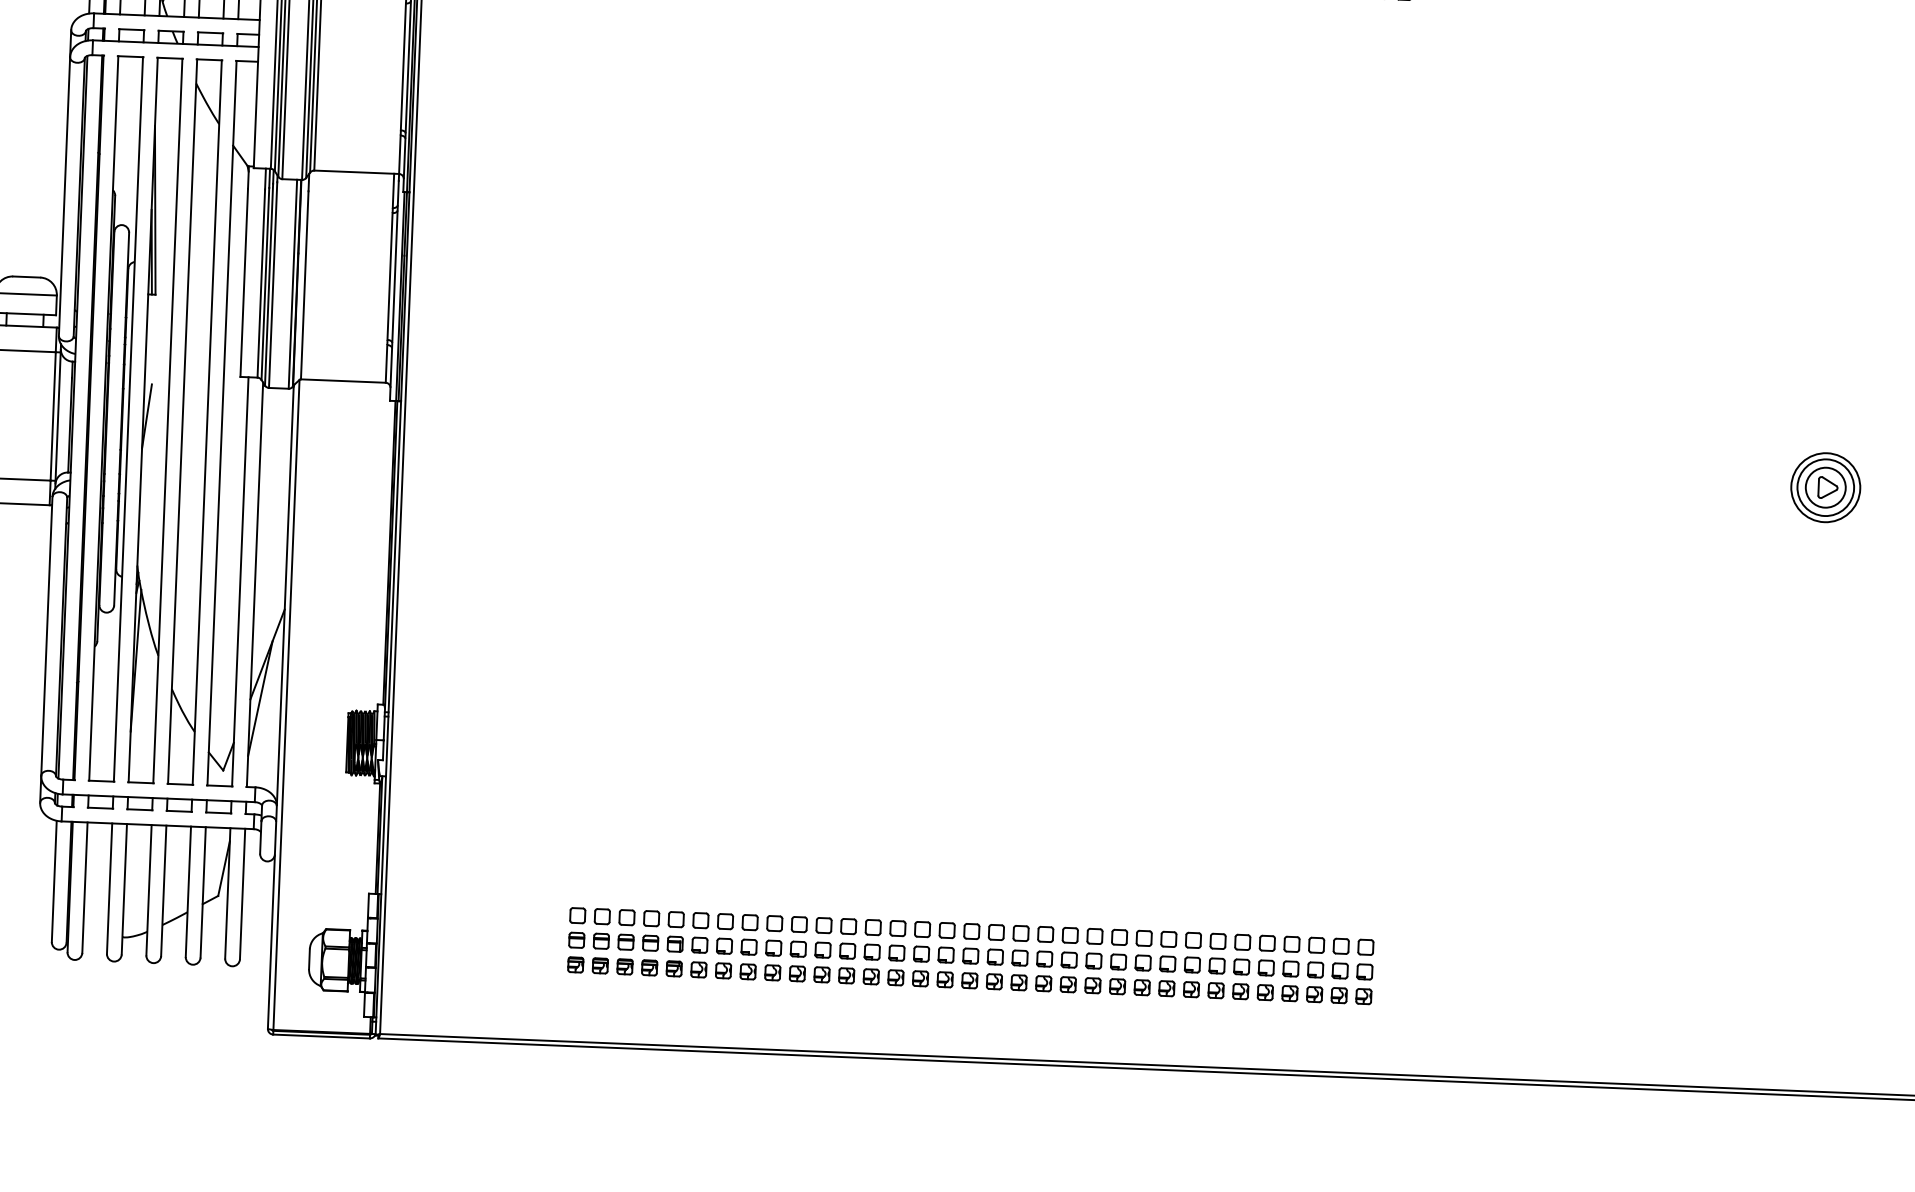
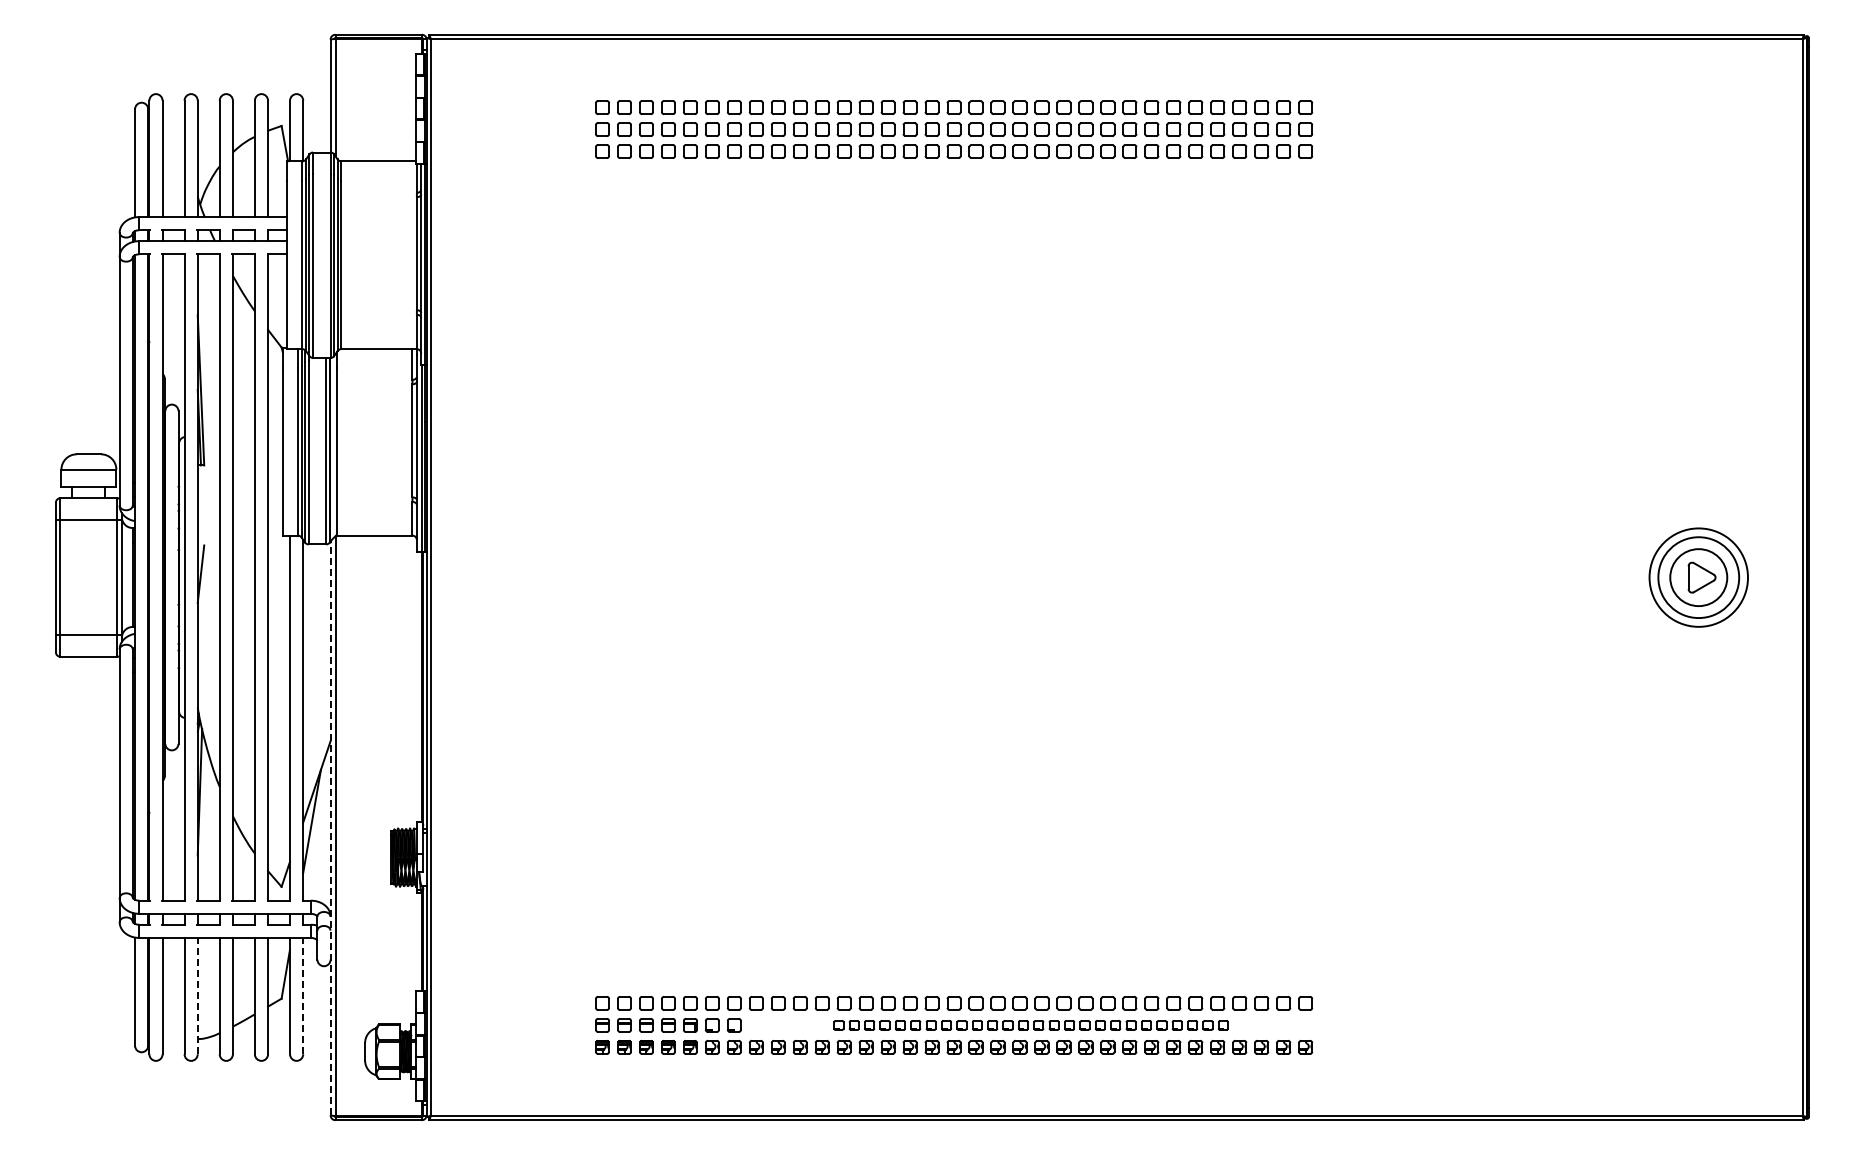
part: (1825, 487) -> (1698, 577), size x1.6
line: (280, 707) -> (330, 828), solid -> dashed
line: (124, 888) -> (197, 995), solid -> dashed
line: (242, 893) -> (303, 995), solid -> dashed
part: (1057, 959) -> (1031, 1025), size x0.7

